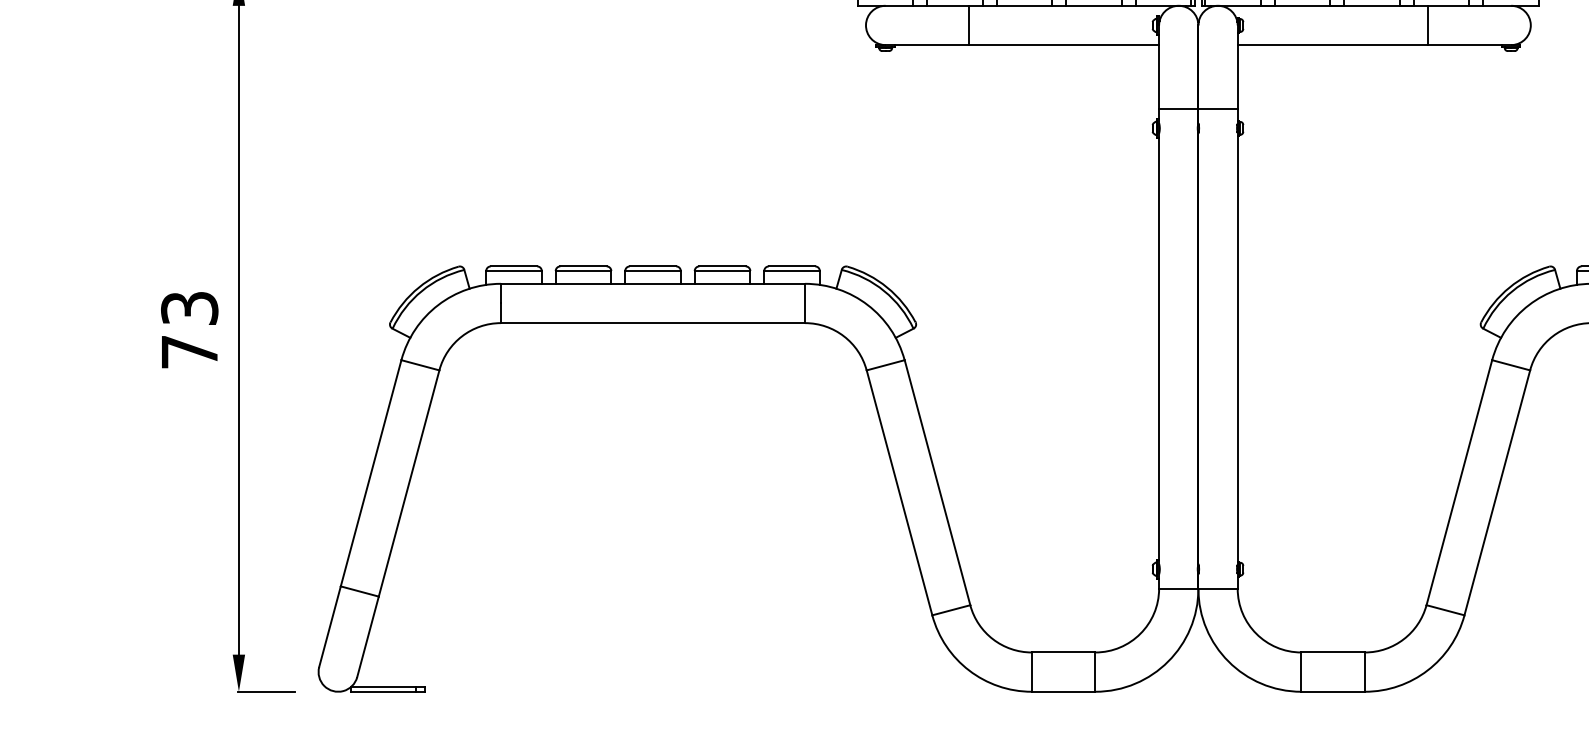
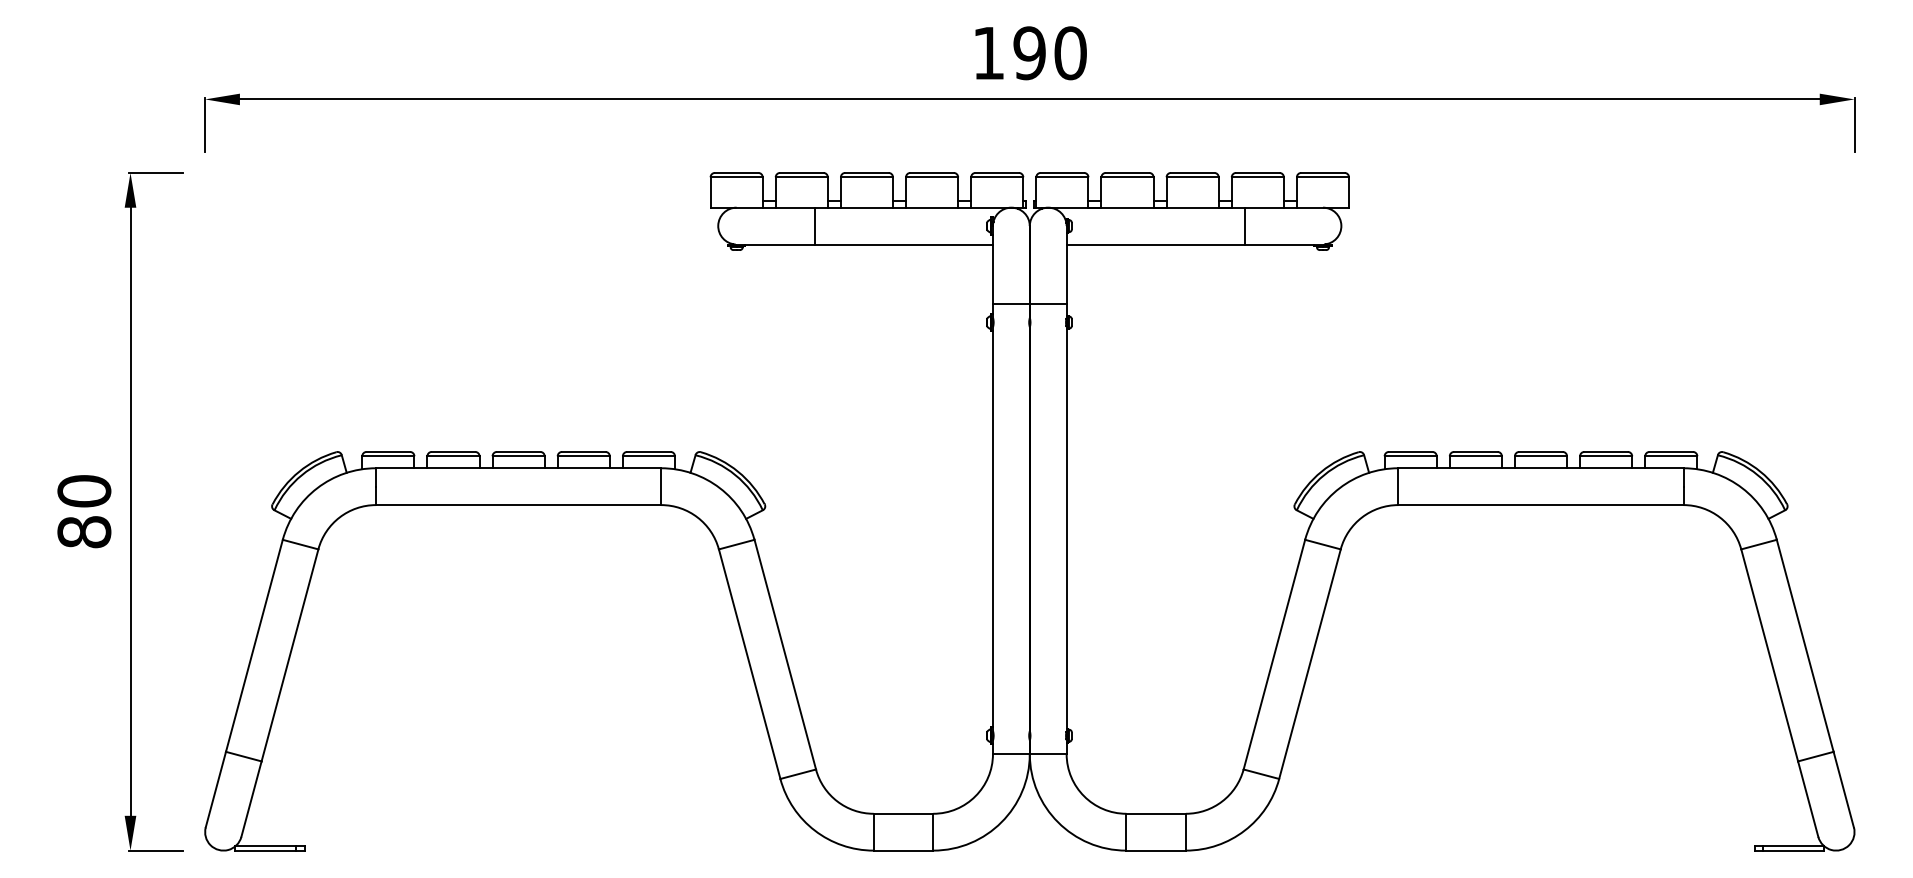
text: (189, 329) -> (84, 511), 73 -> 80

